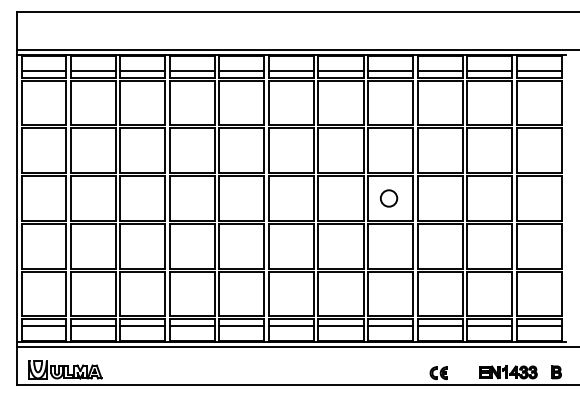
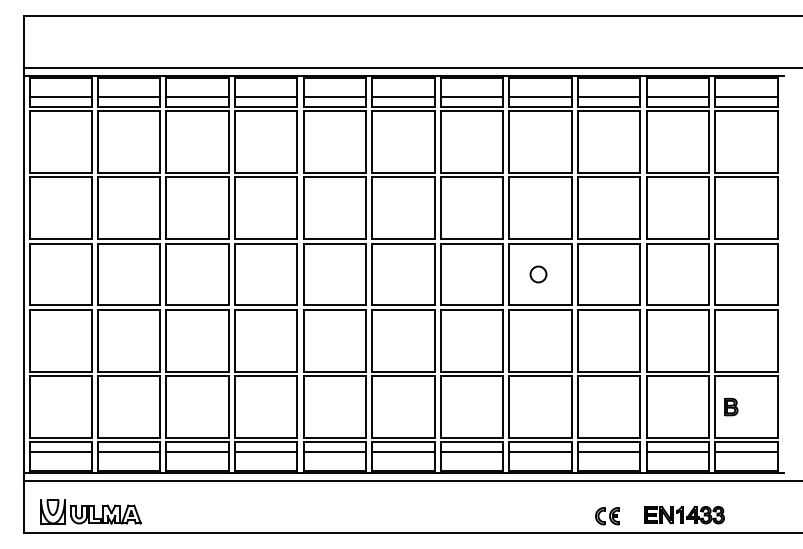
circle: (389, 198) -> (538, 274), size x0.7
part: (508, 371) -> (684, 514), moved
part: (556, 372) -> (731, 407), moved

